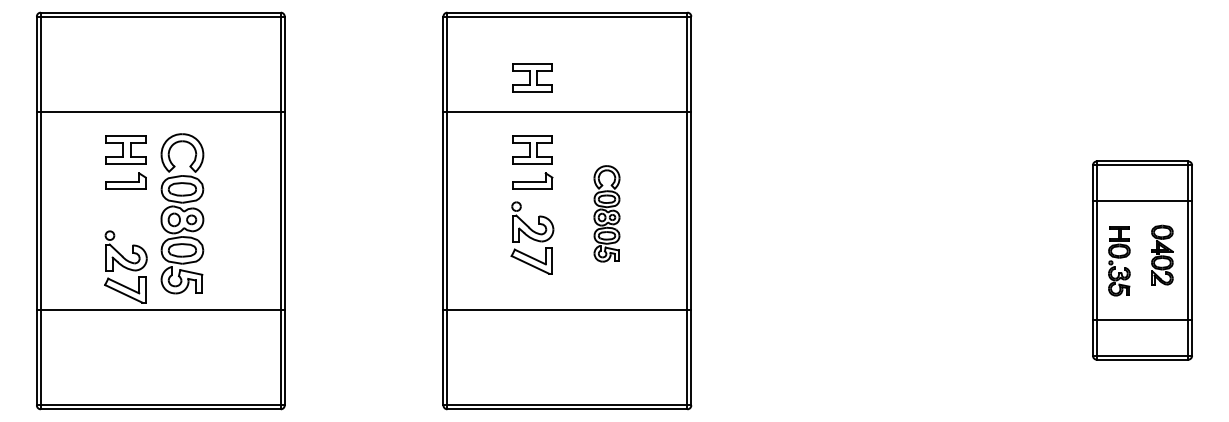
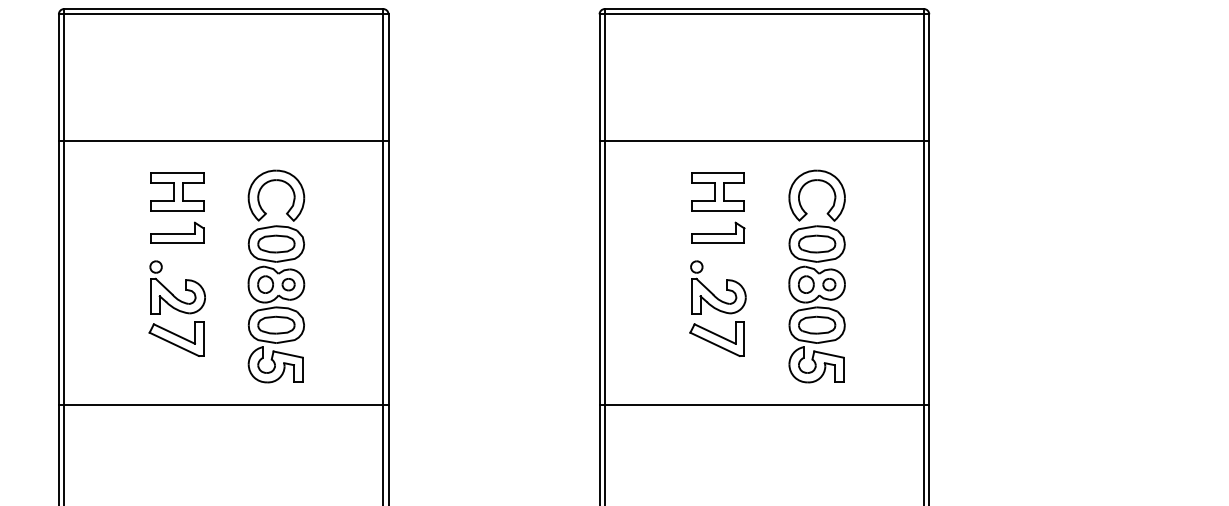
part: (532, 77) -> (718, 95), removed
part: (182, 213) -> (276, 276), moved
part: (606, 213) -> (816, 276), size x1.67
part: (125, 266) -> (176, 308), moved

